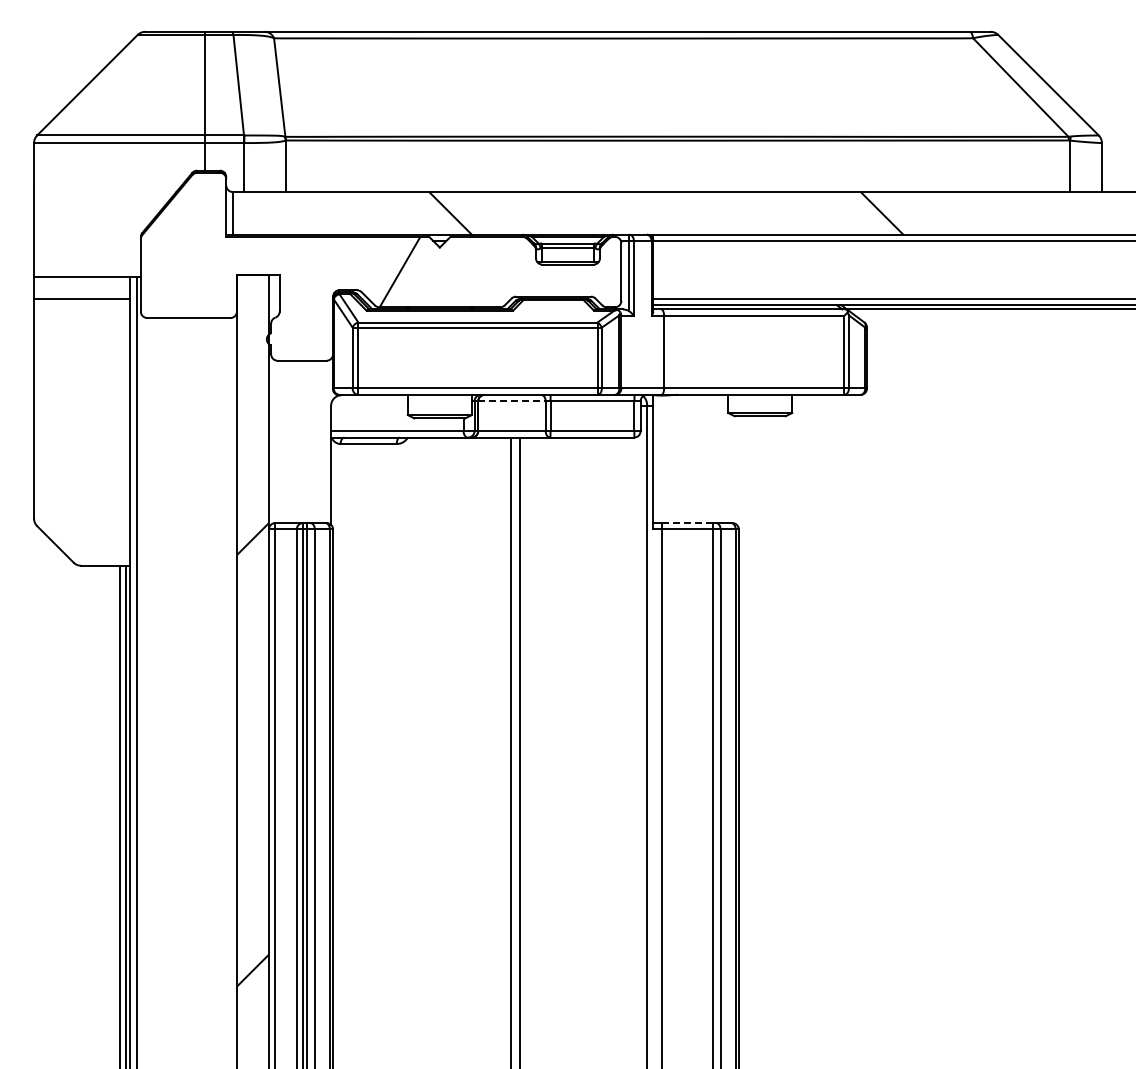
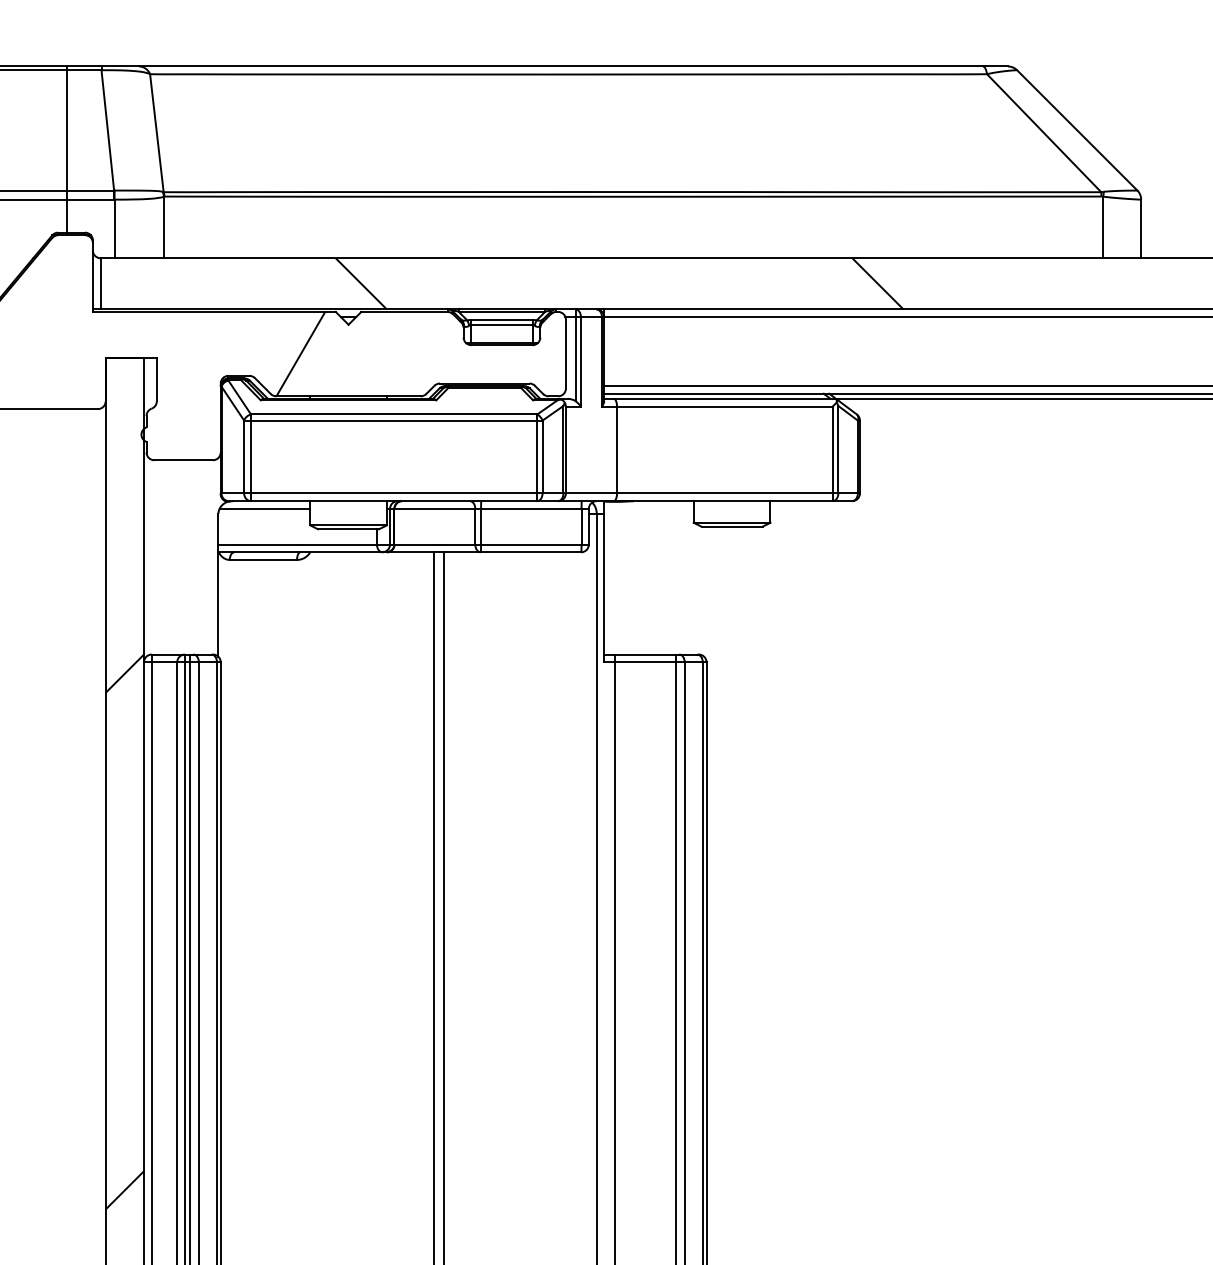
line: (369, 401) -> (264, 509), added
line: (511, 401) -> (434, 509), dashed -> solid
line: (687, 523) -> (645, 655), dashed -> solid

